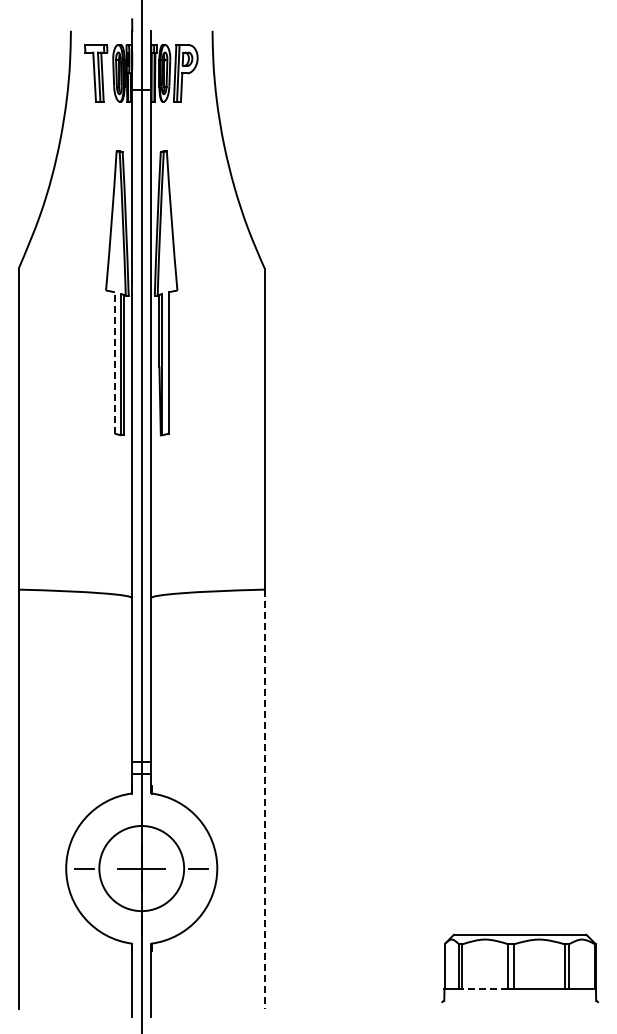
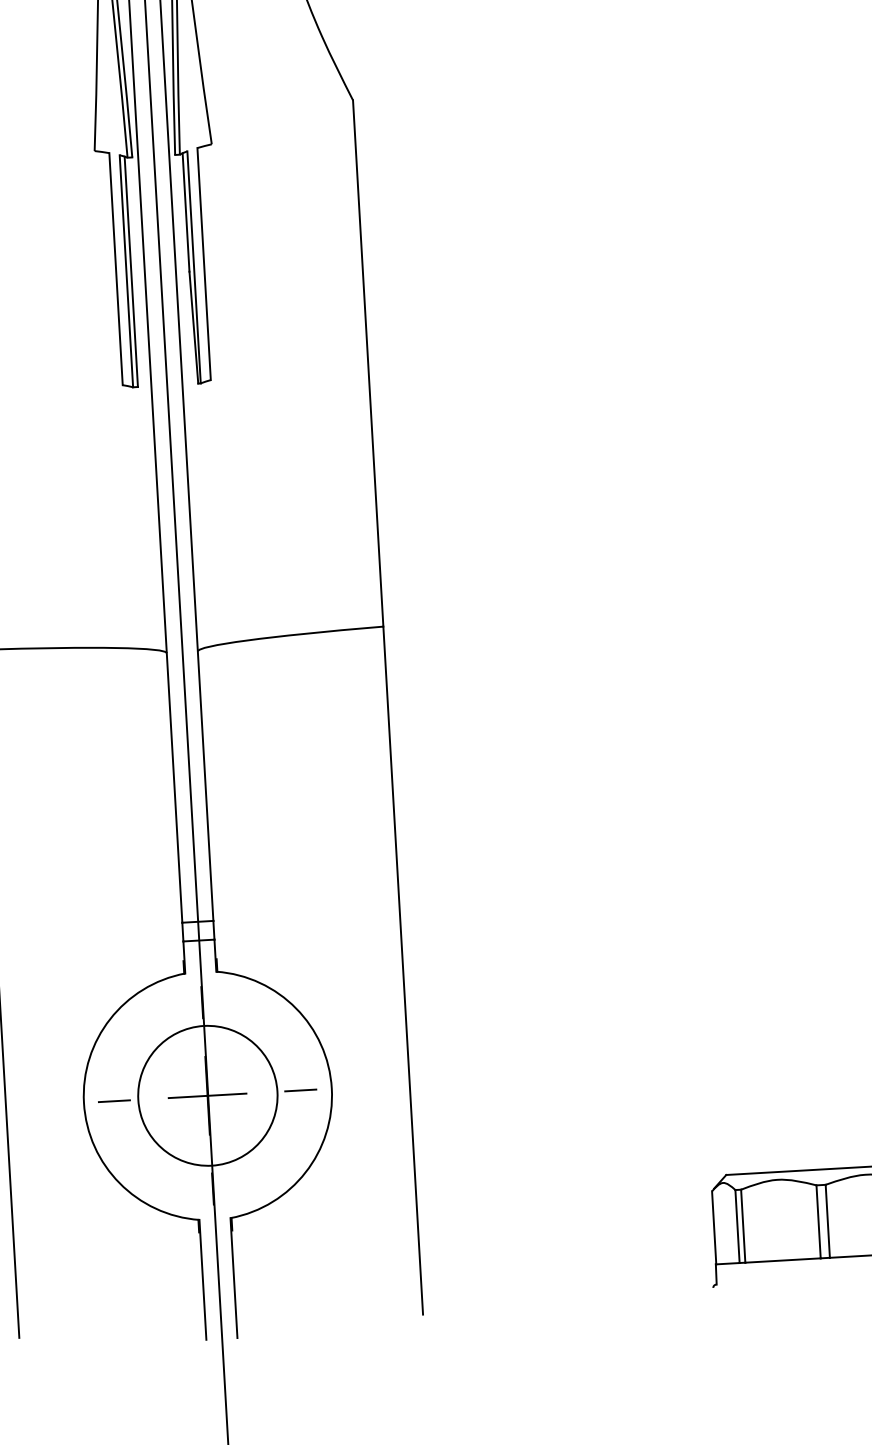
line: (114, 363) -> (115, 269), dashed -> solid
line: (264, 799) -> (402, 970), dashed -> solid
line: (485, 988) -> (783, 1260), dashed -> solid

